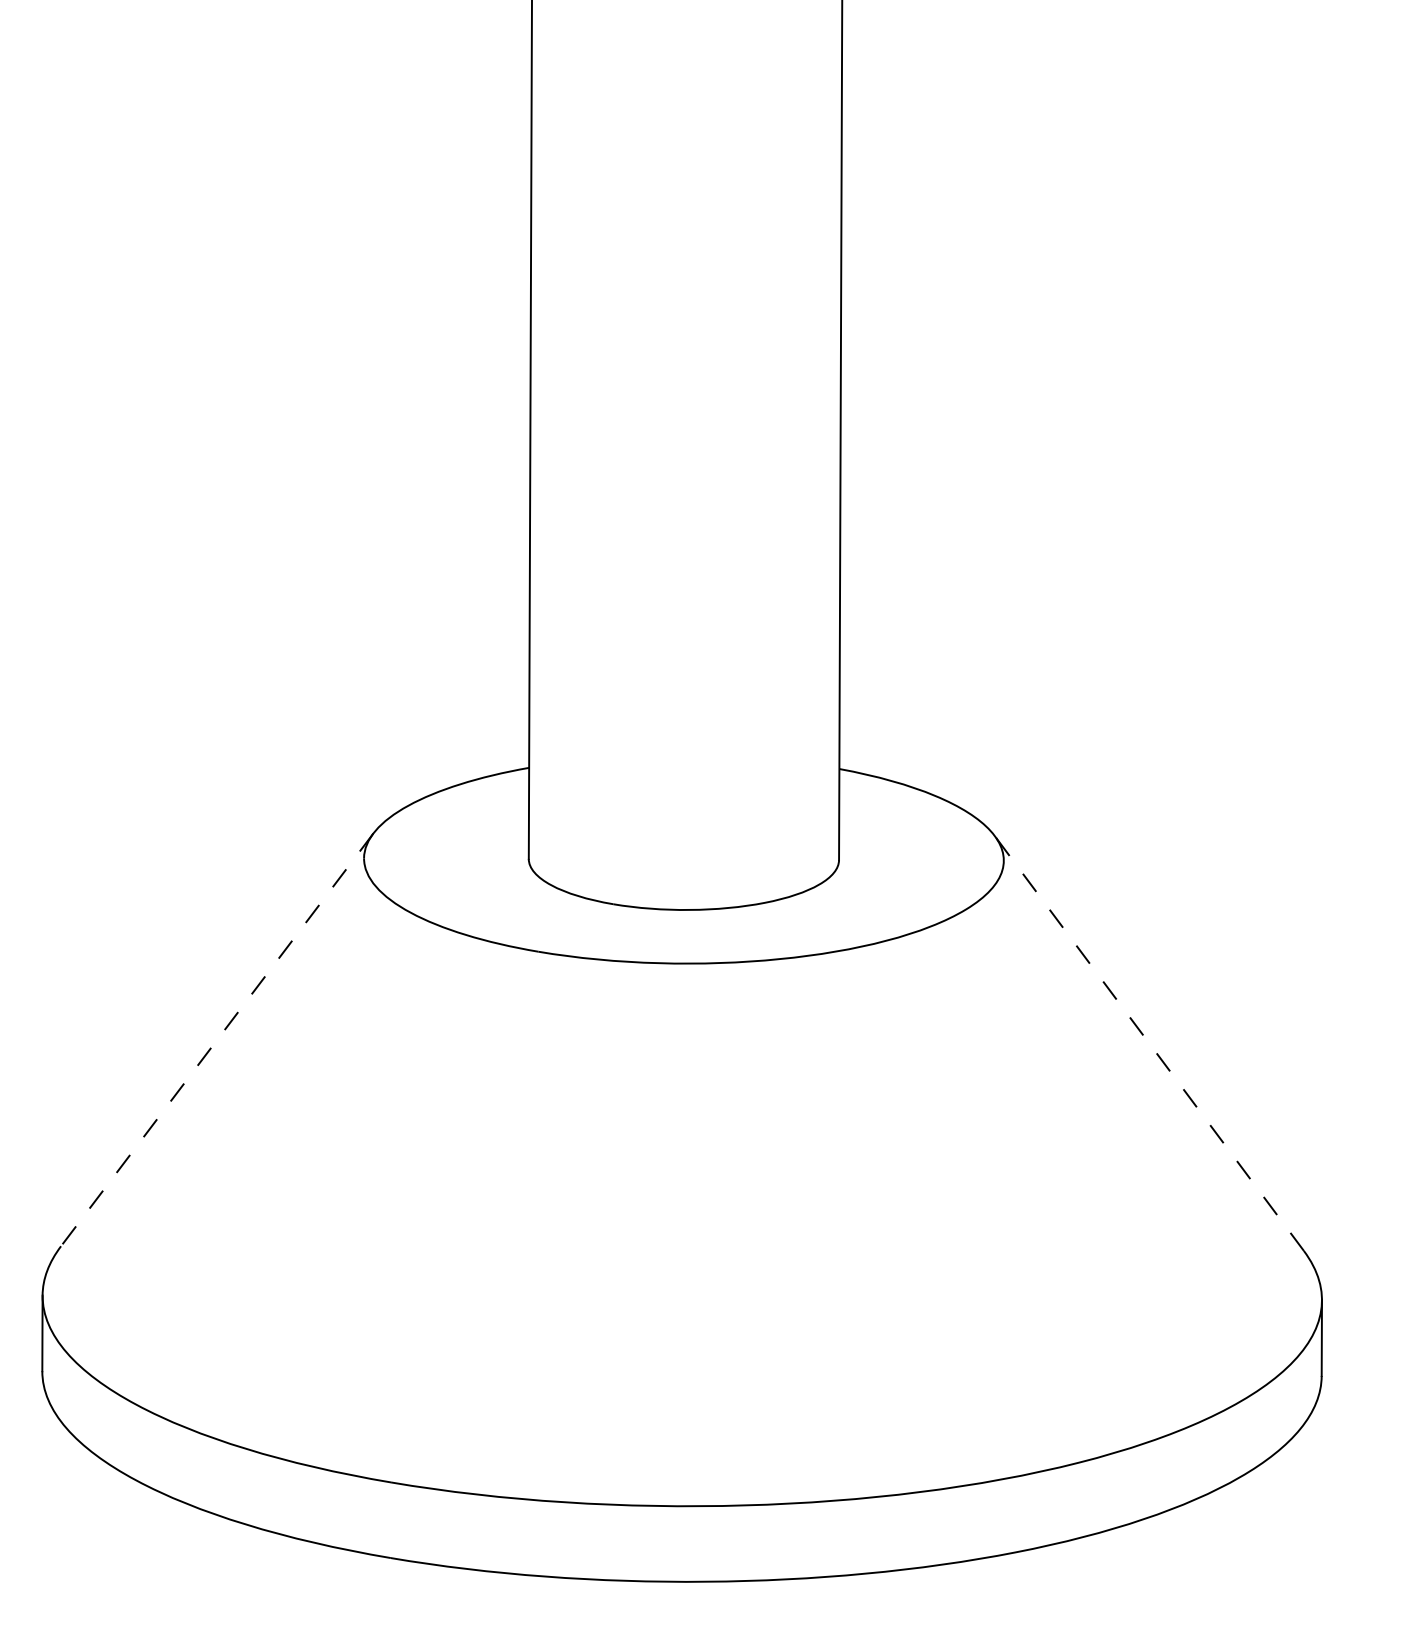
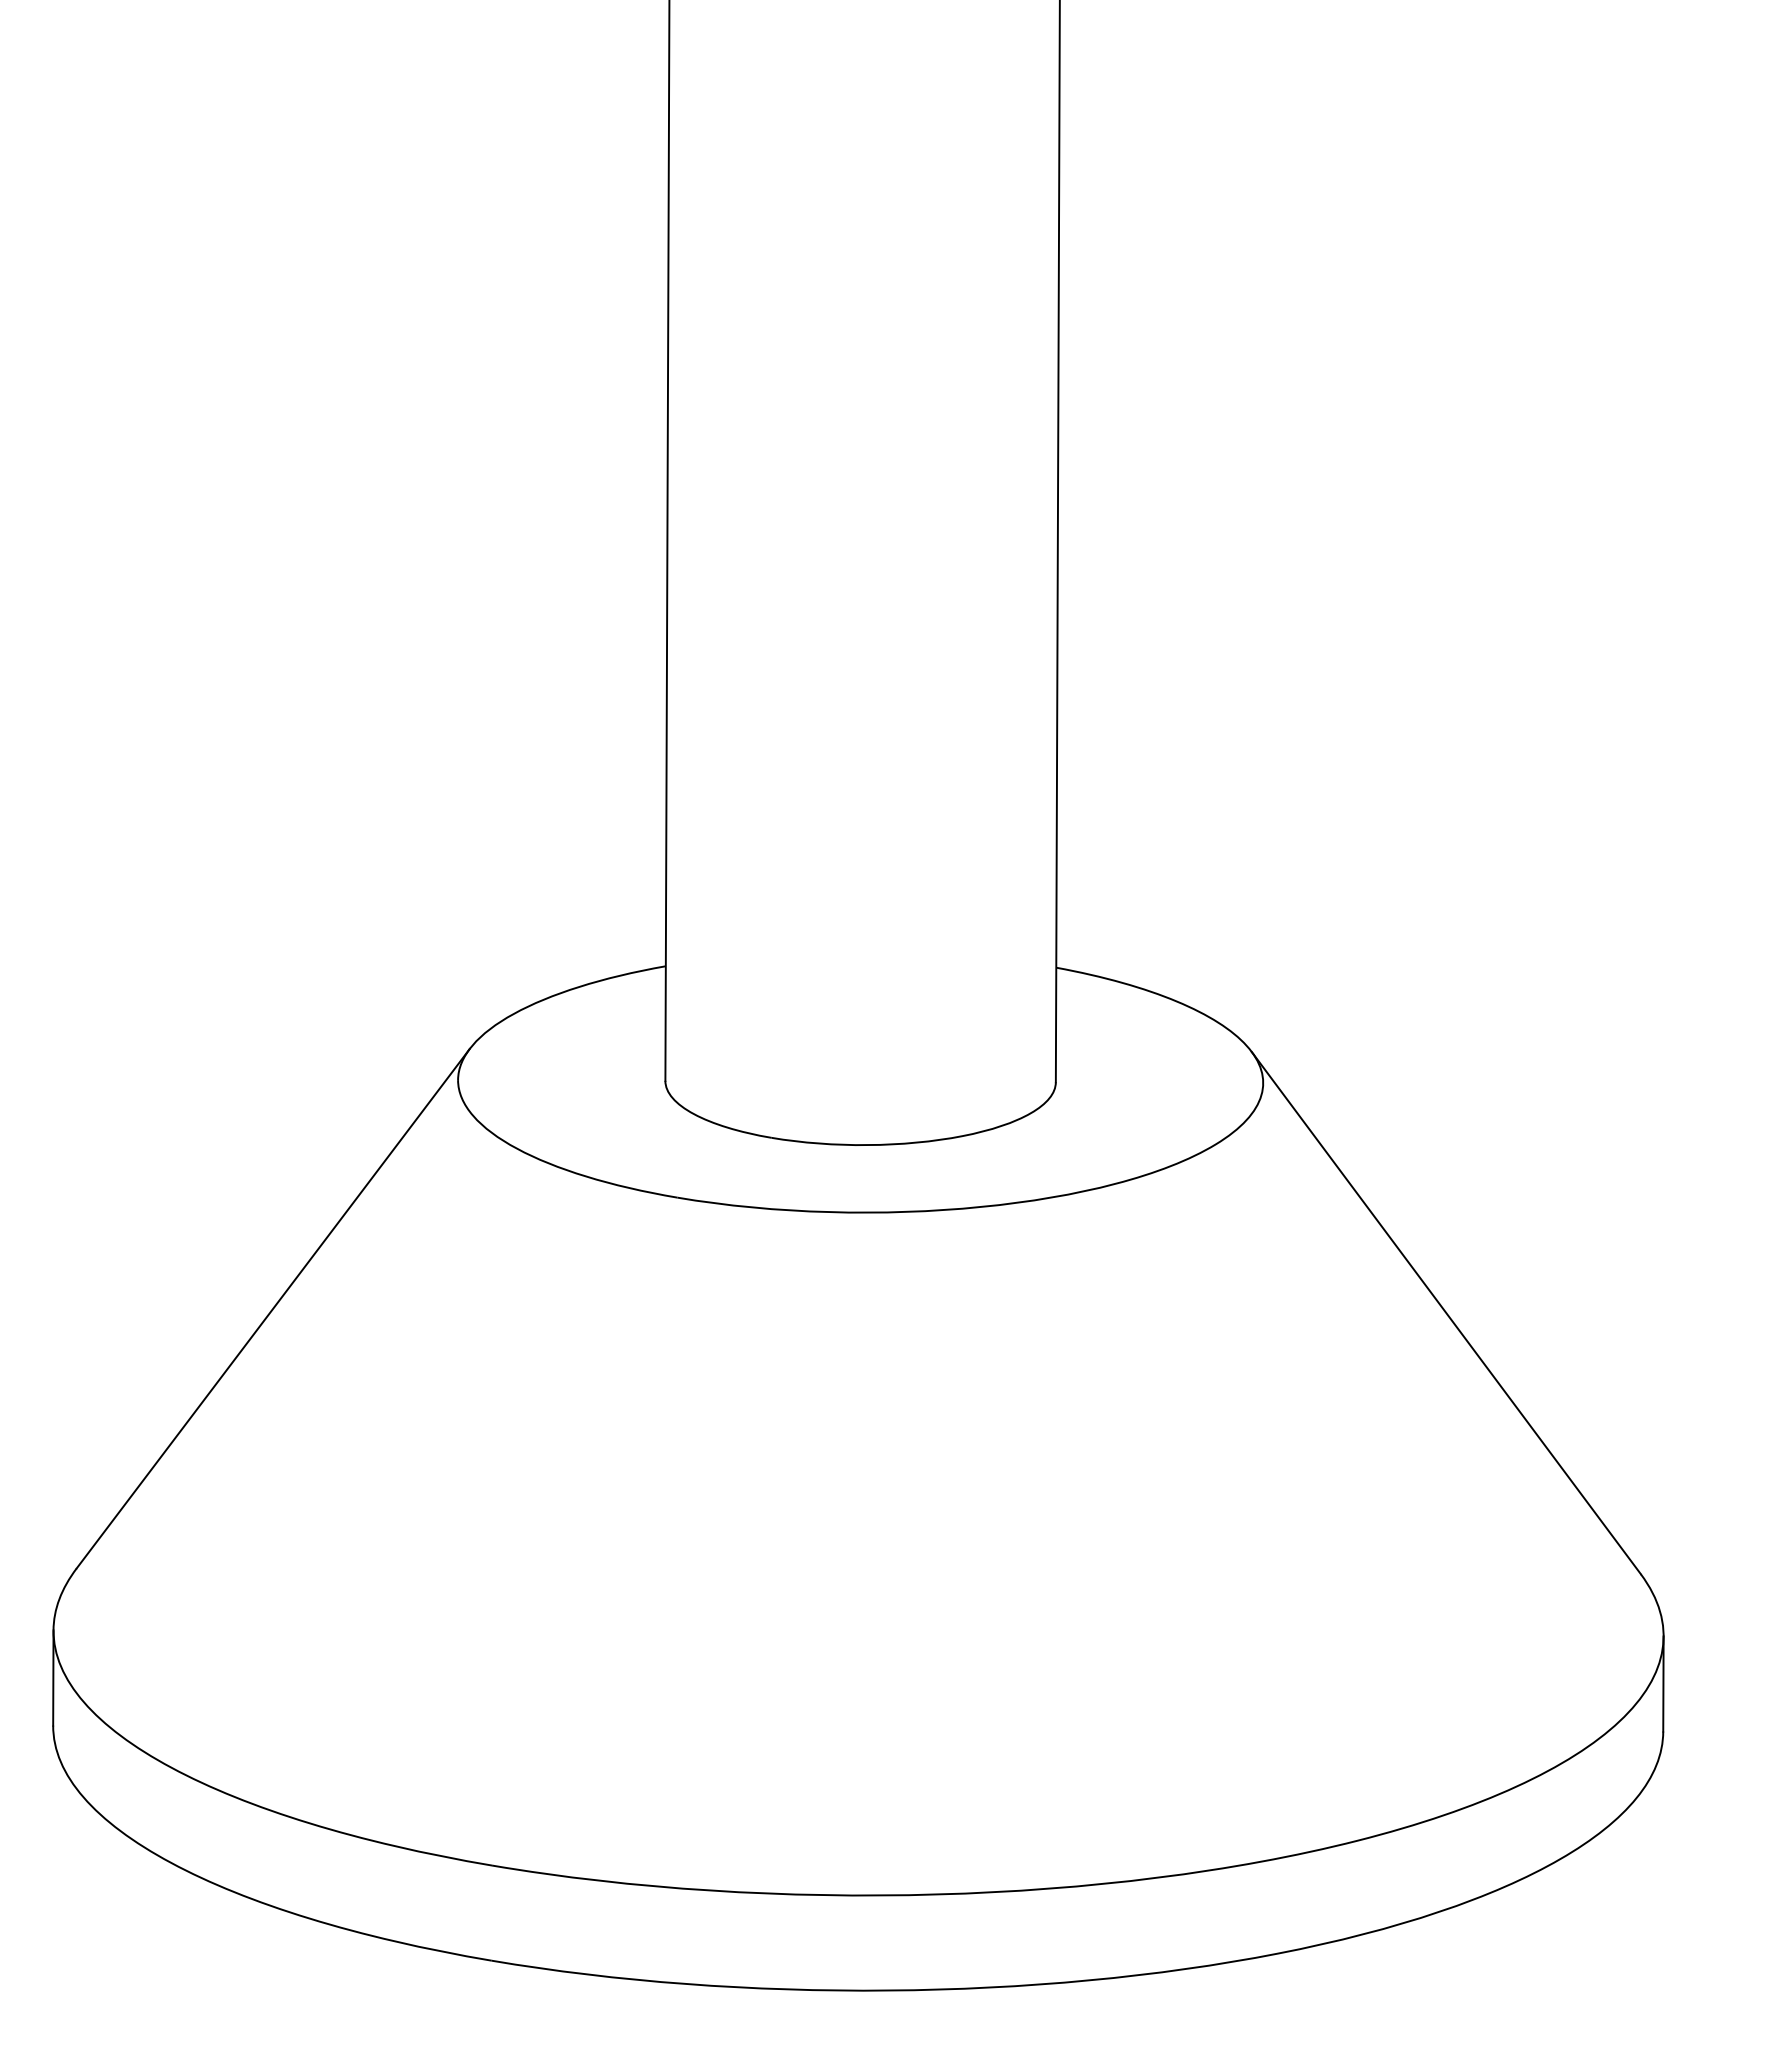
line: (217, 1039) -> (273, 1308), dashed -> solid
line: (1149, 1043) -> (1446, 1313), dashed -> solid

